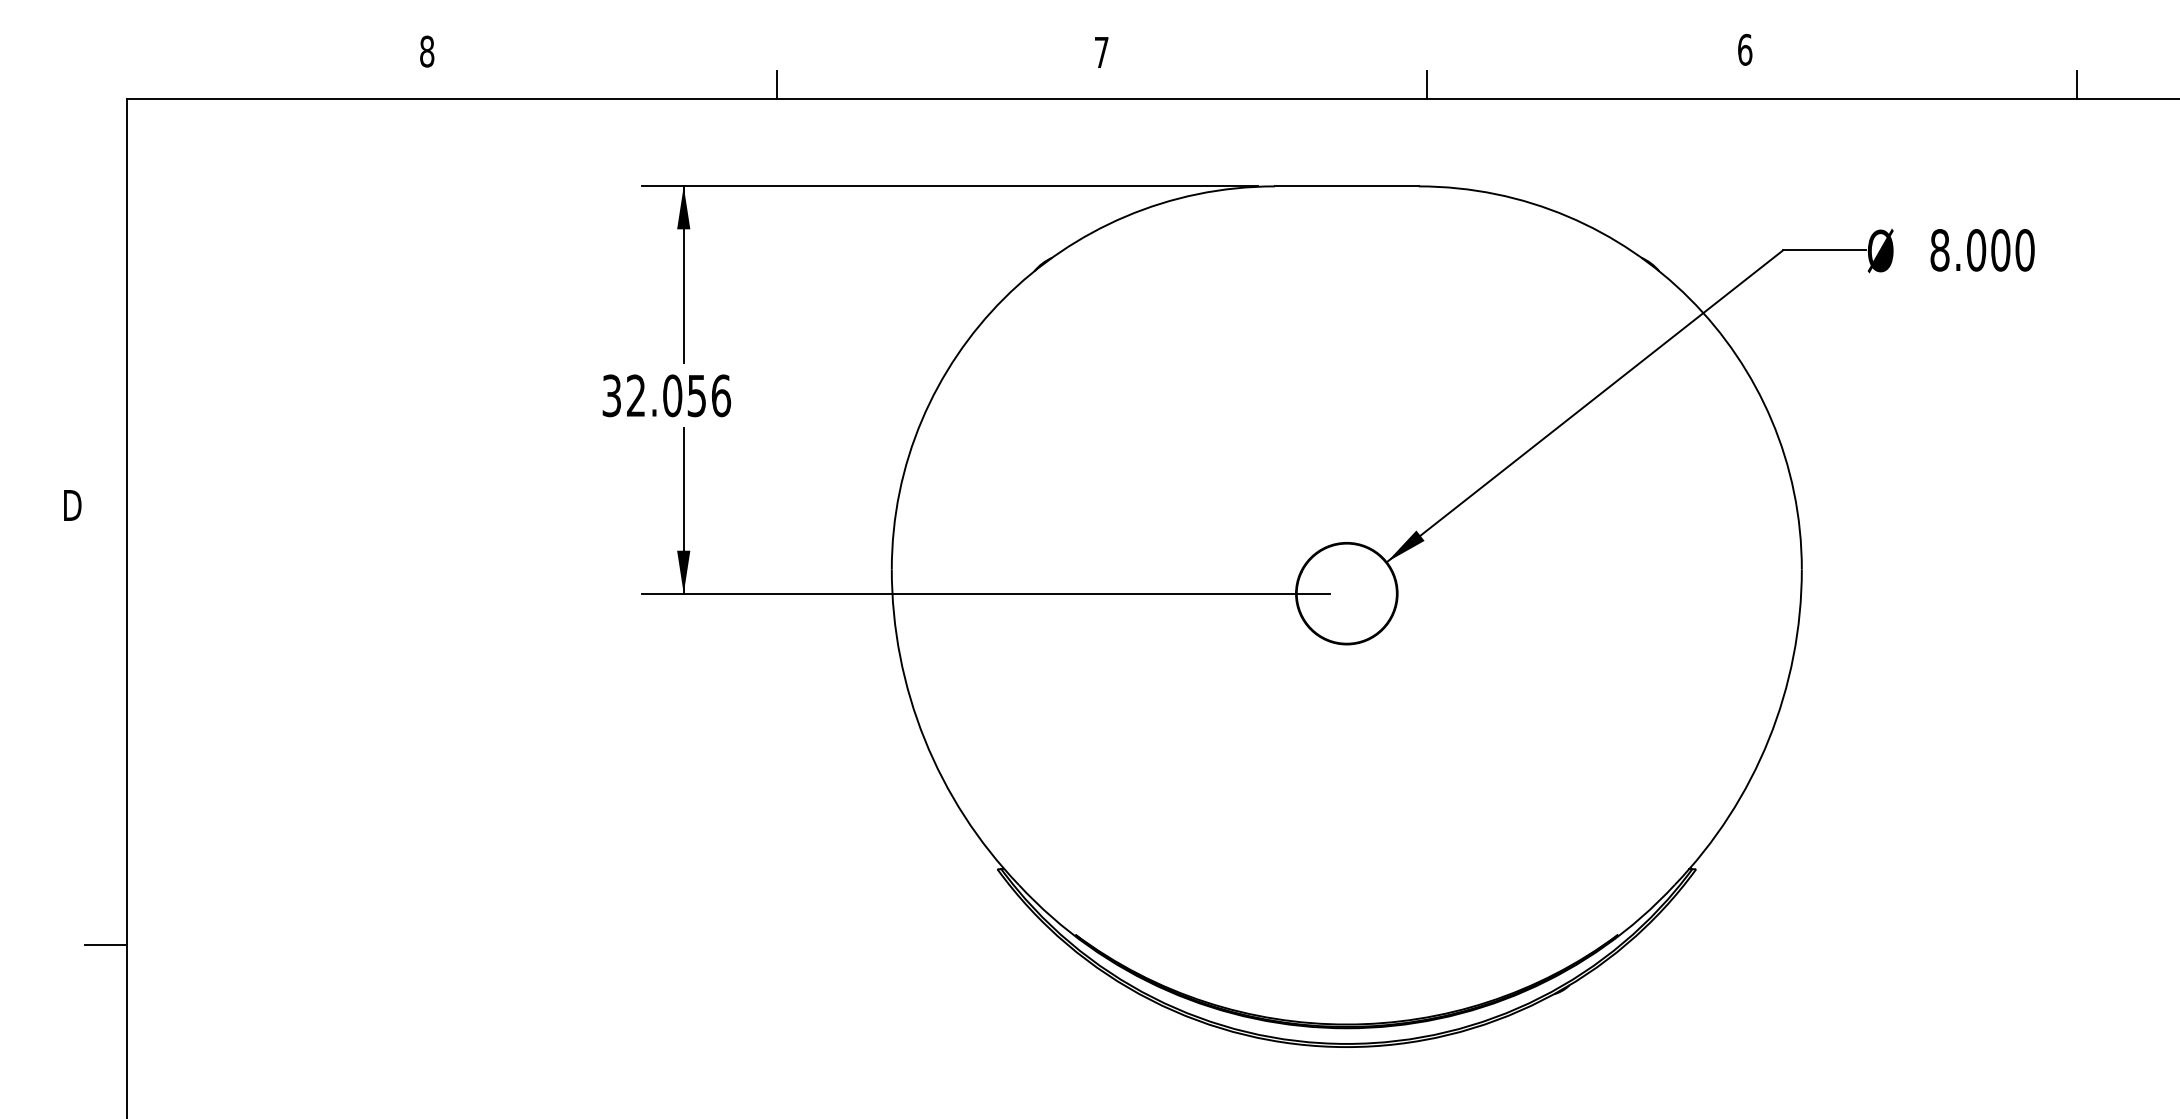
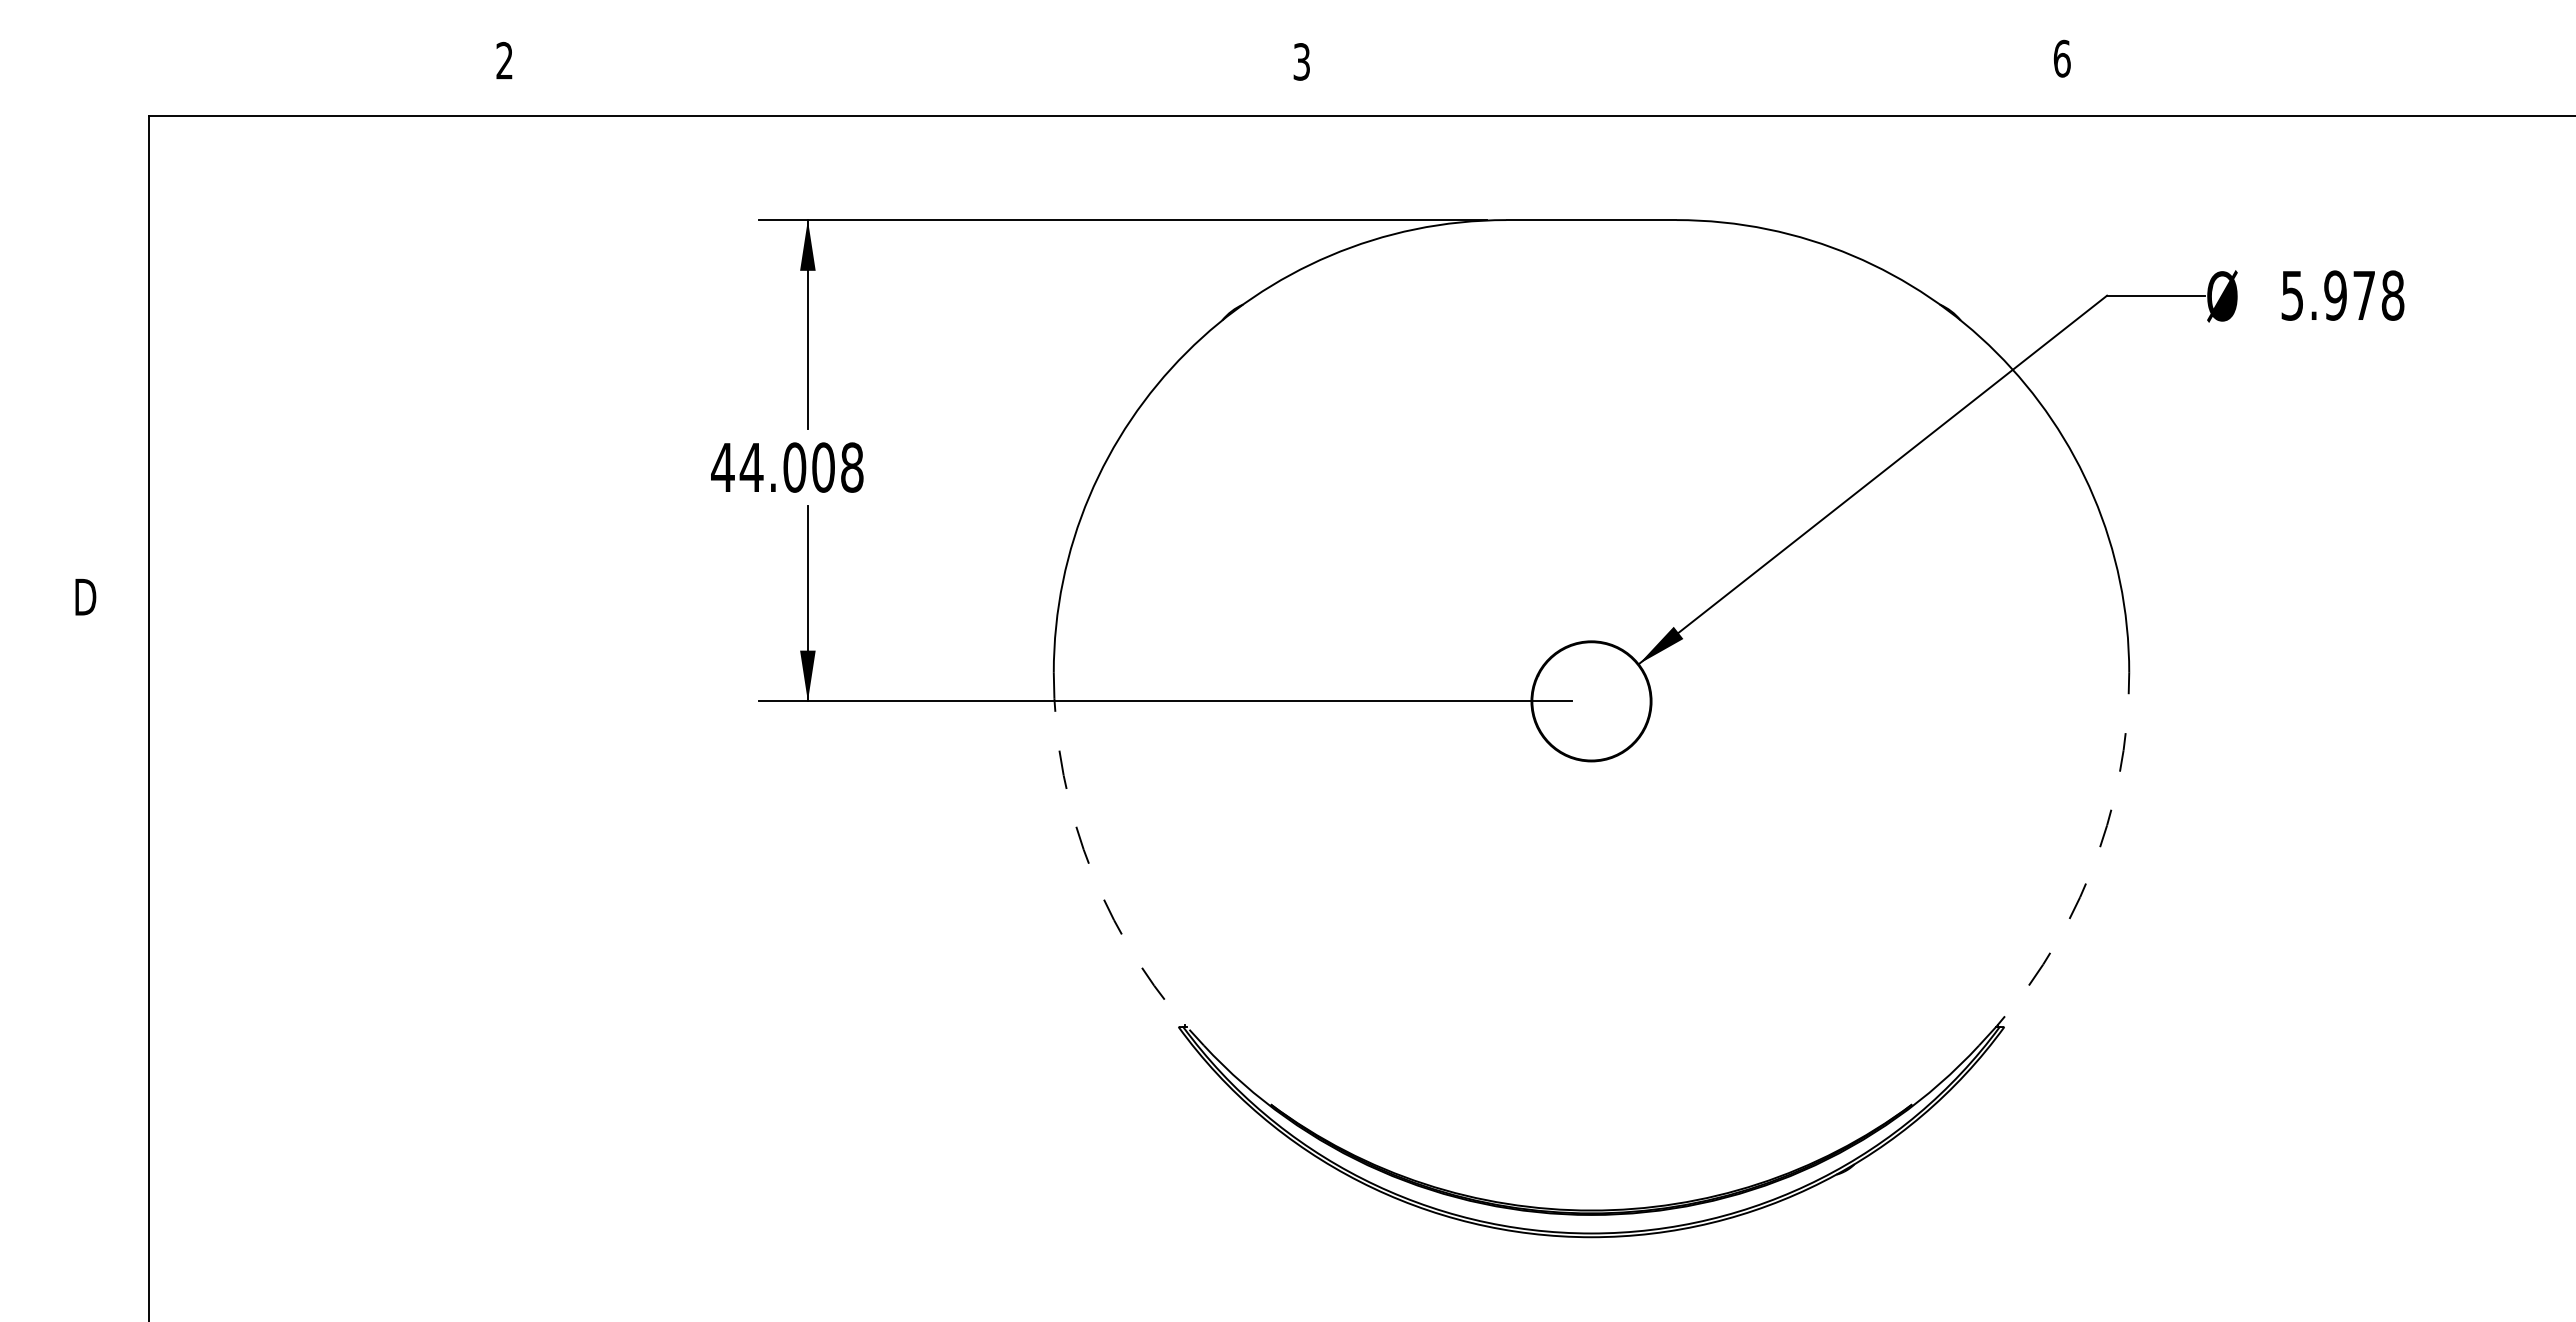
text: (427, 51) -> (504, 60), 8 -> 2
text: (1101, 52) -> (1301, 61), 7 -> 3
line: (776, 84) -> (917, 99), removed
line: (1427, 84) -> (1686, 99), removed
line: (2077, 84) -> (2454, 99), removed
text: (1982, 250) -> (2342, 295), 8.000 -> 5.978
text: (666, 395) -> (787, 467), 32.056 -> 44.008
arc: (924, 739) -> (1092, 873), solid -> dashed
arc: (1769, 739) -> (2090, 873), solid -> dashed
line: (105, 944) -> (124, 1116), removed

